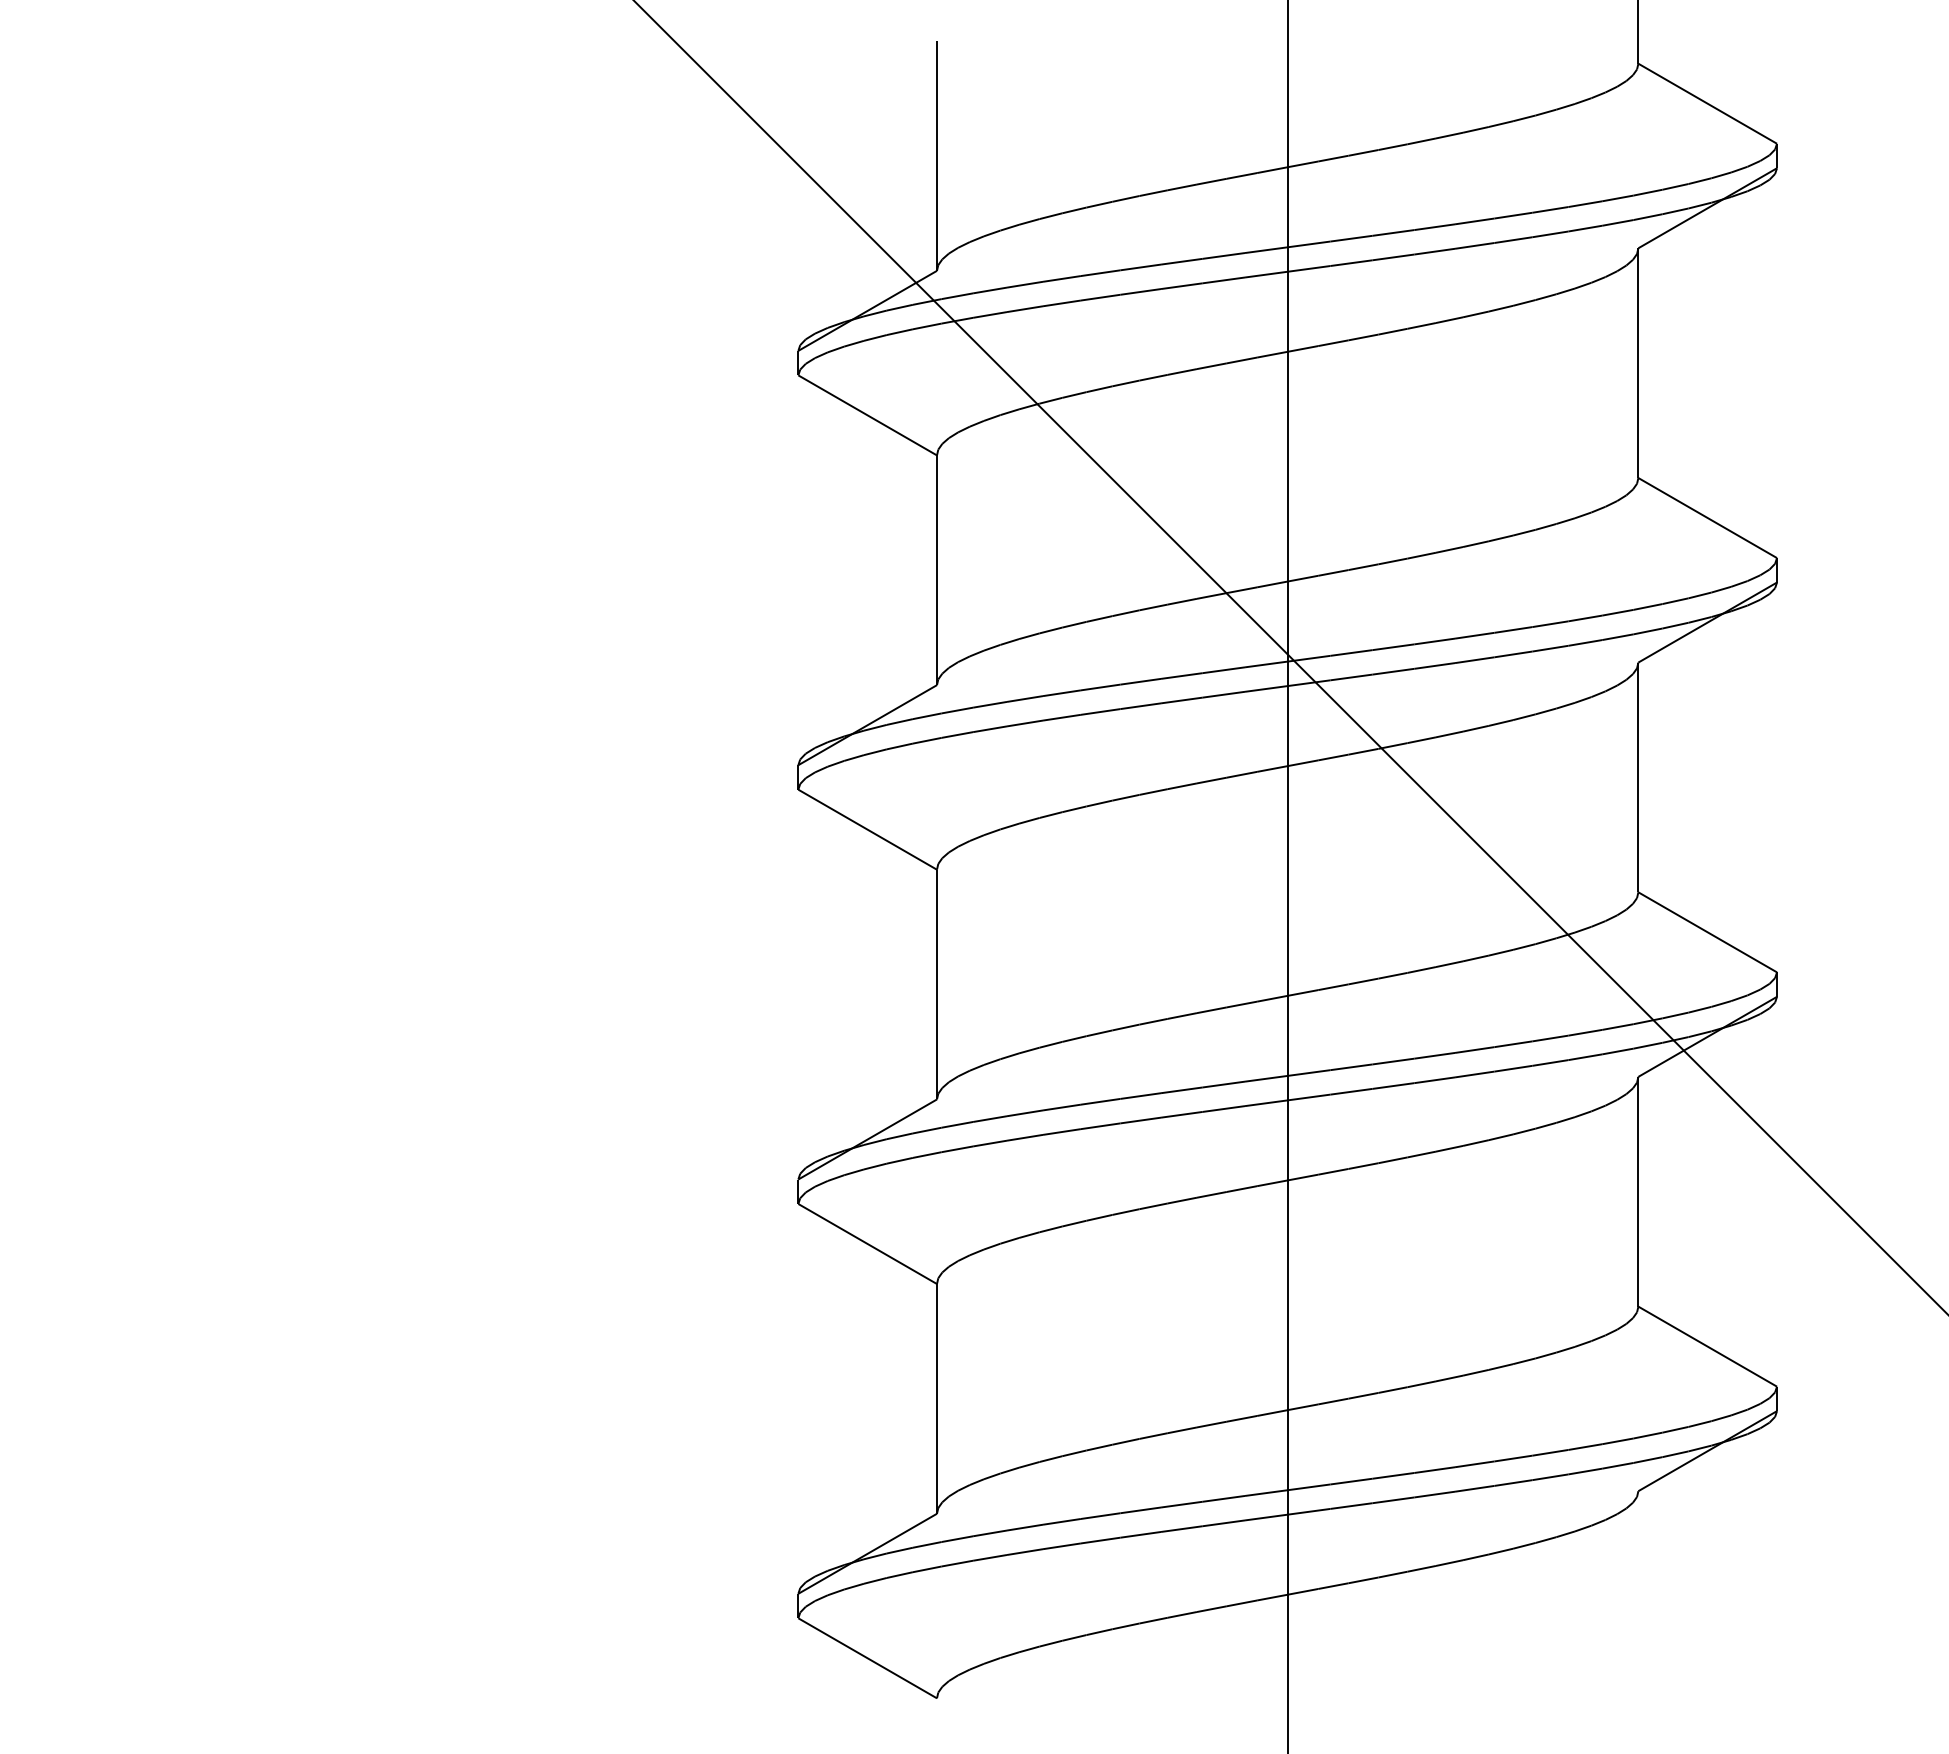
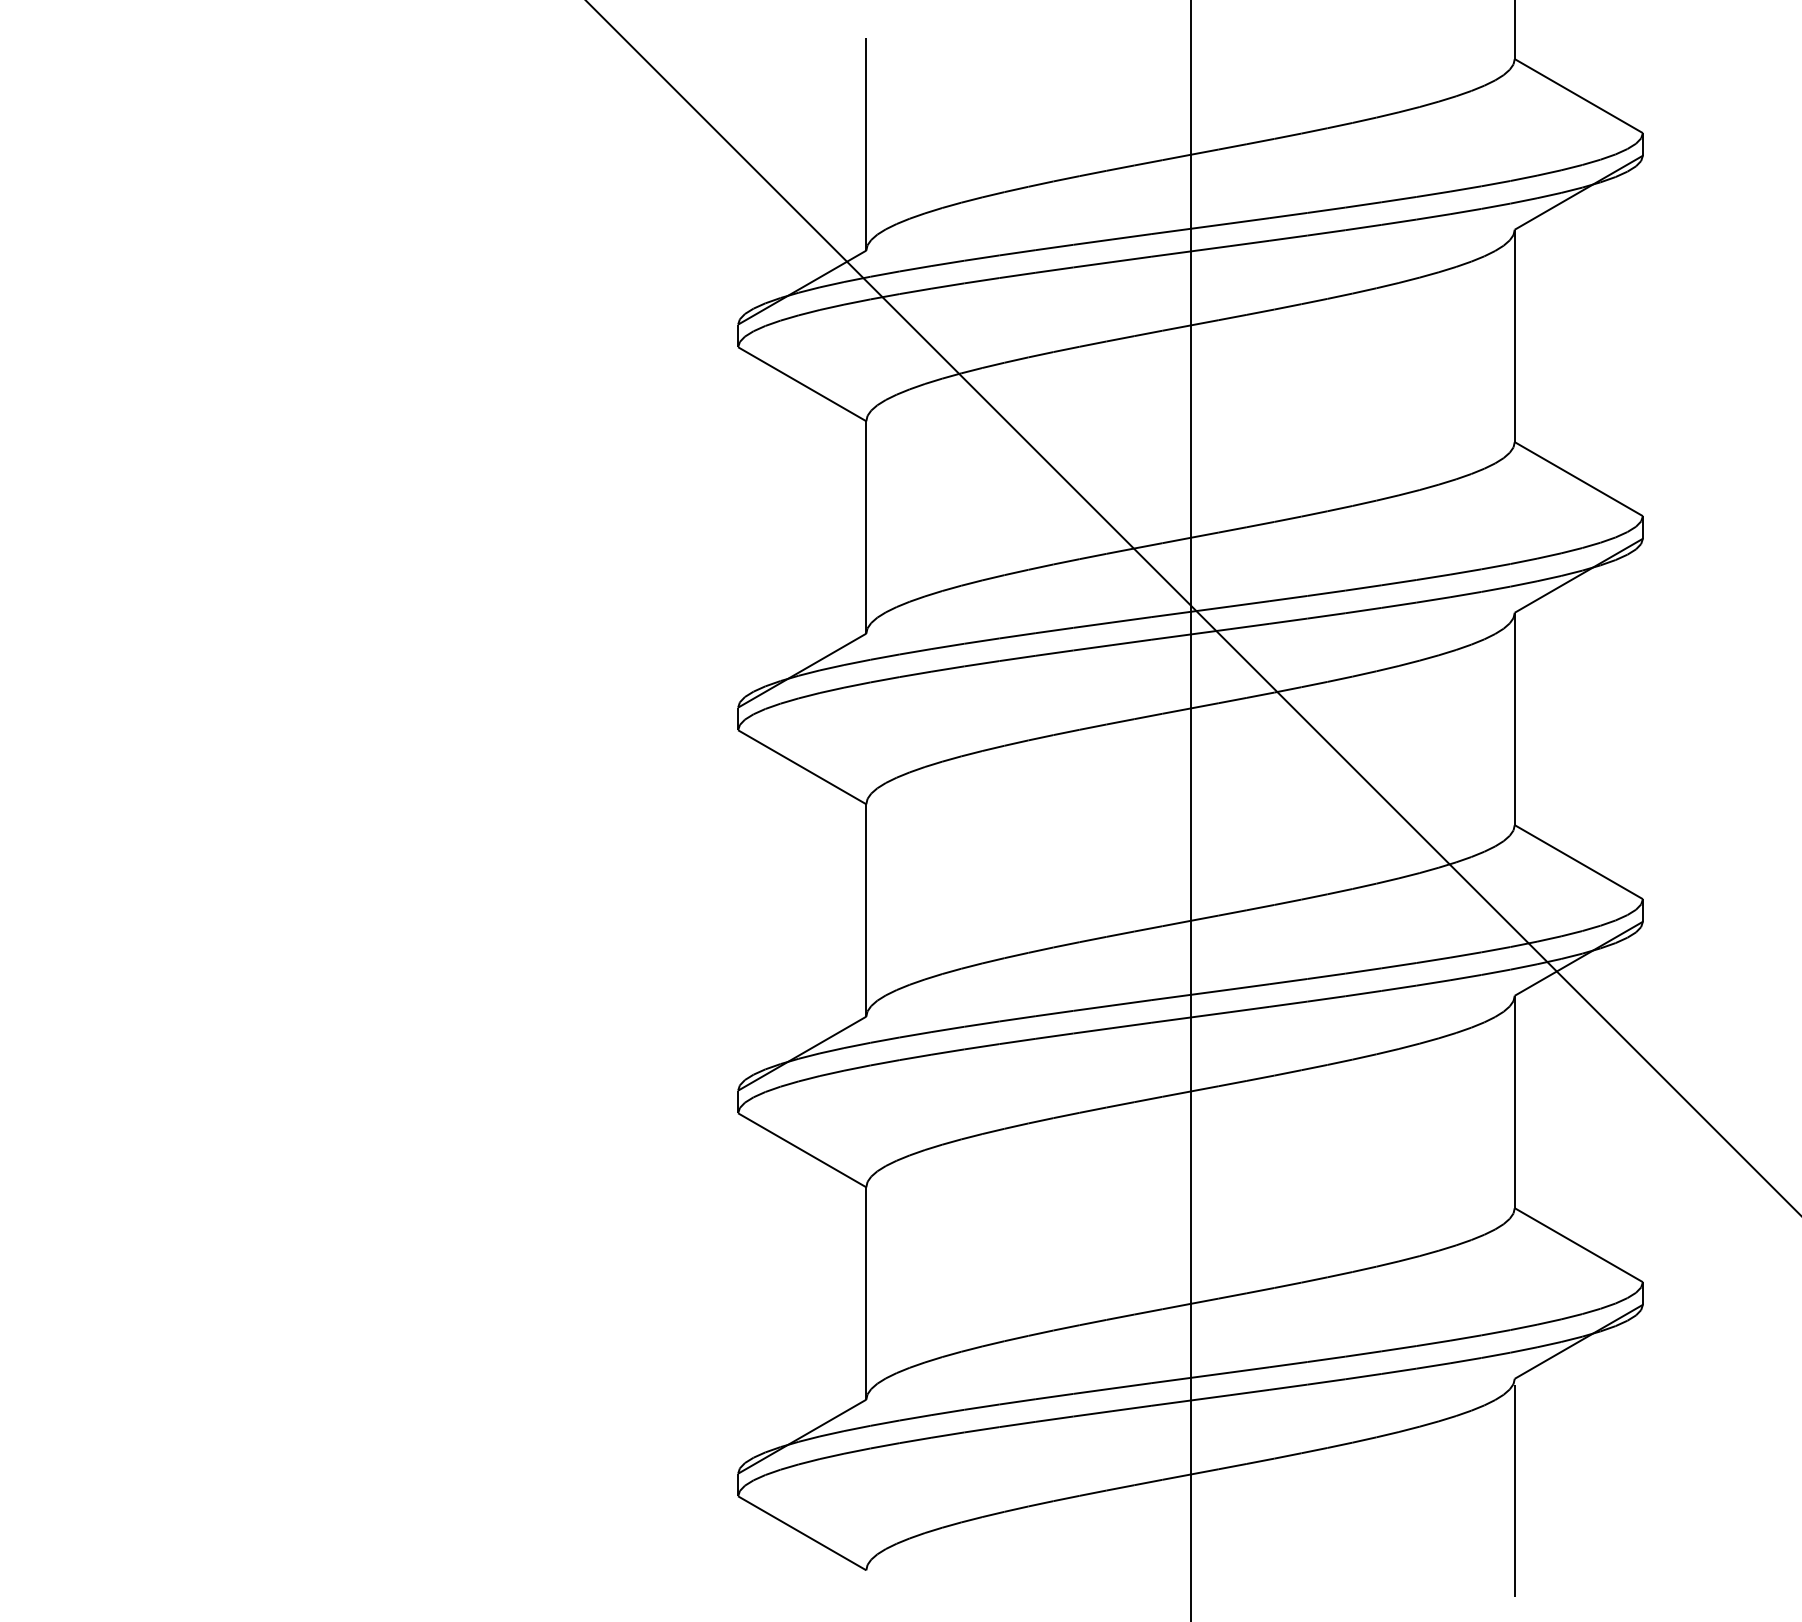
line: (1638, 1612) -> (1514, 1490), added

